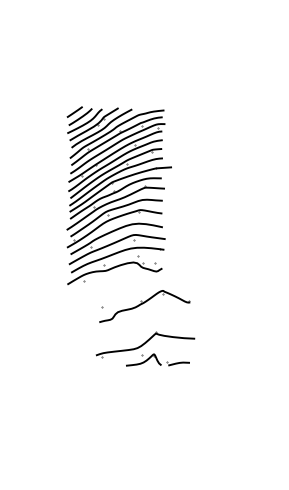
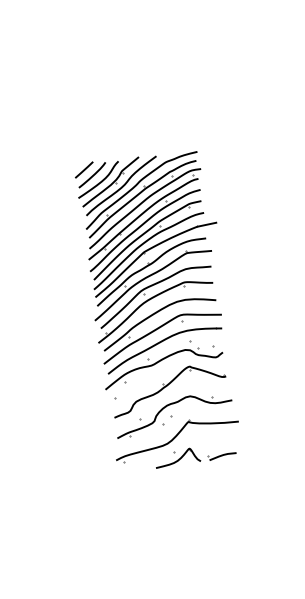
part: (118, 195) -> (154, 267), moved
part: (145, 326) -> (173, 414), added

